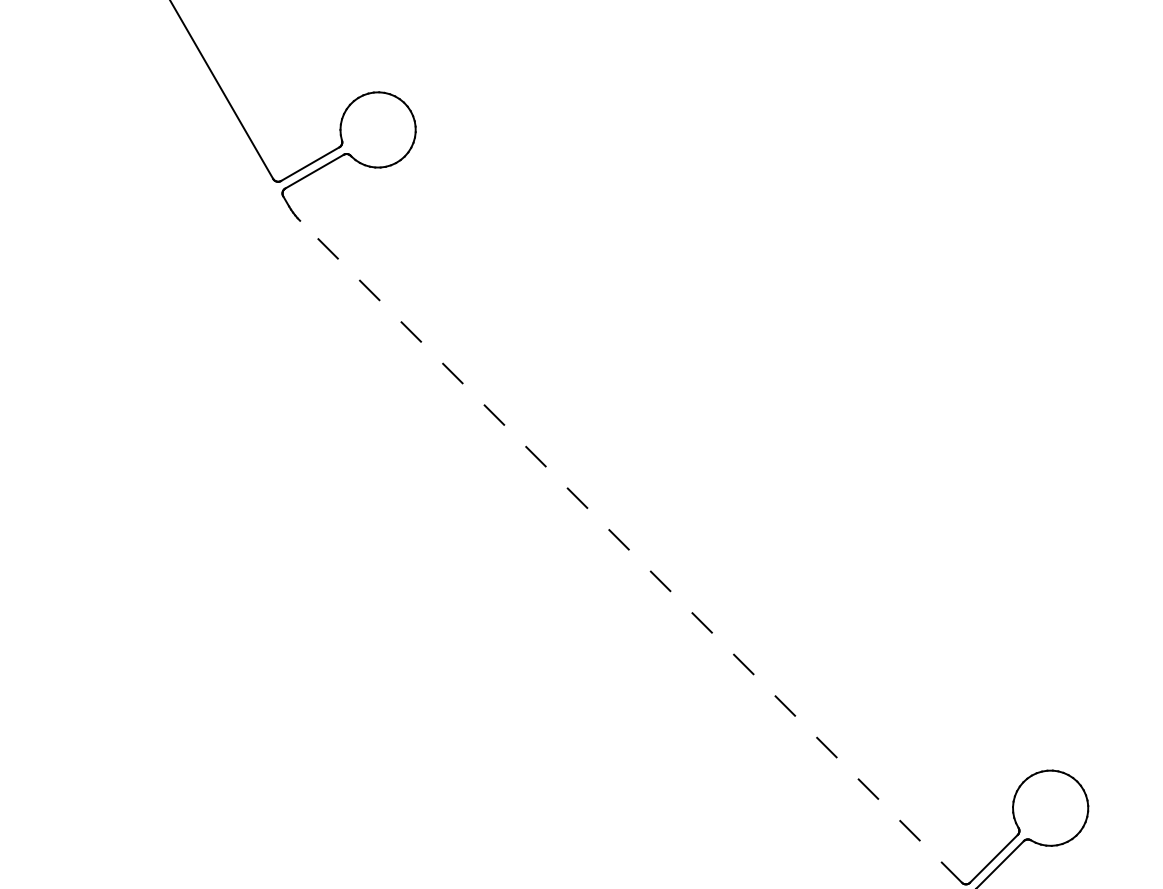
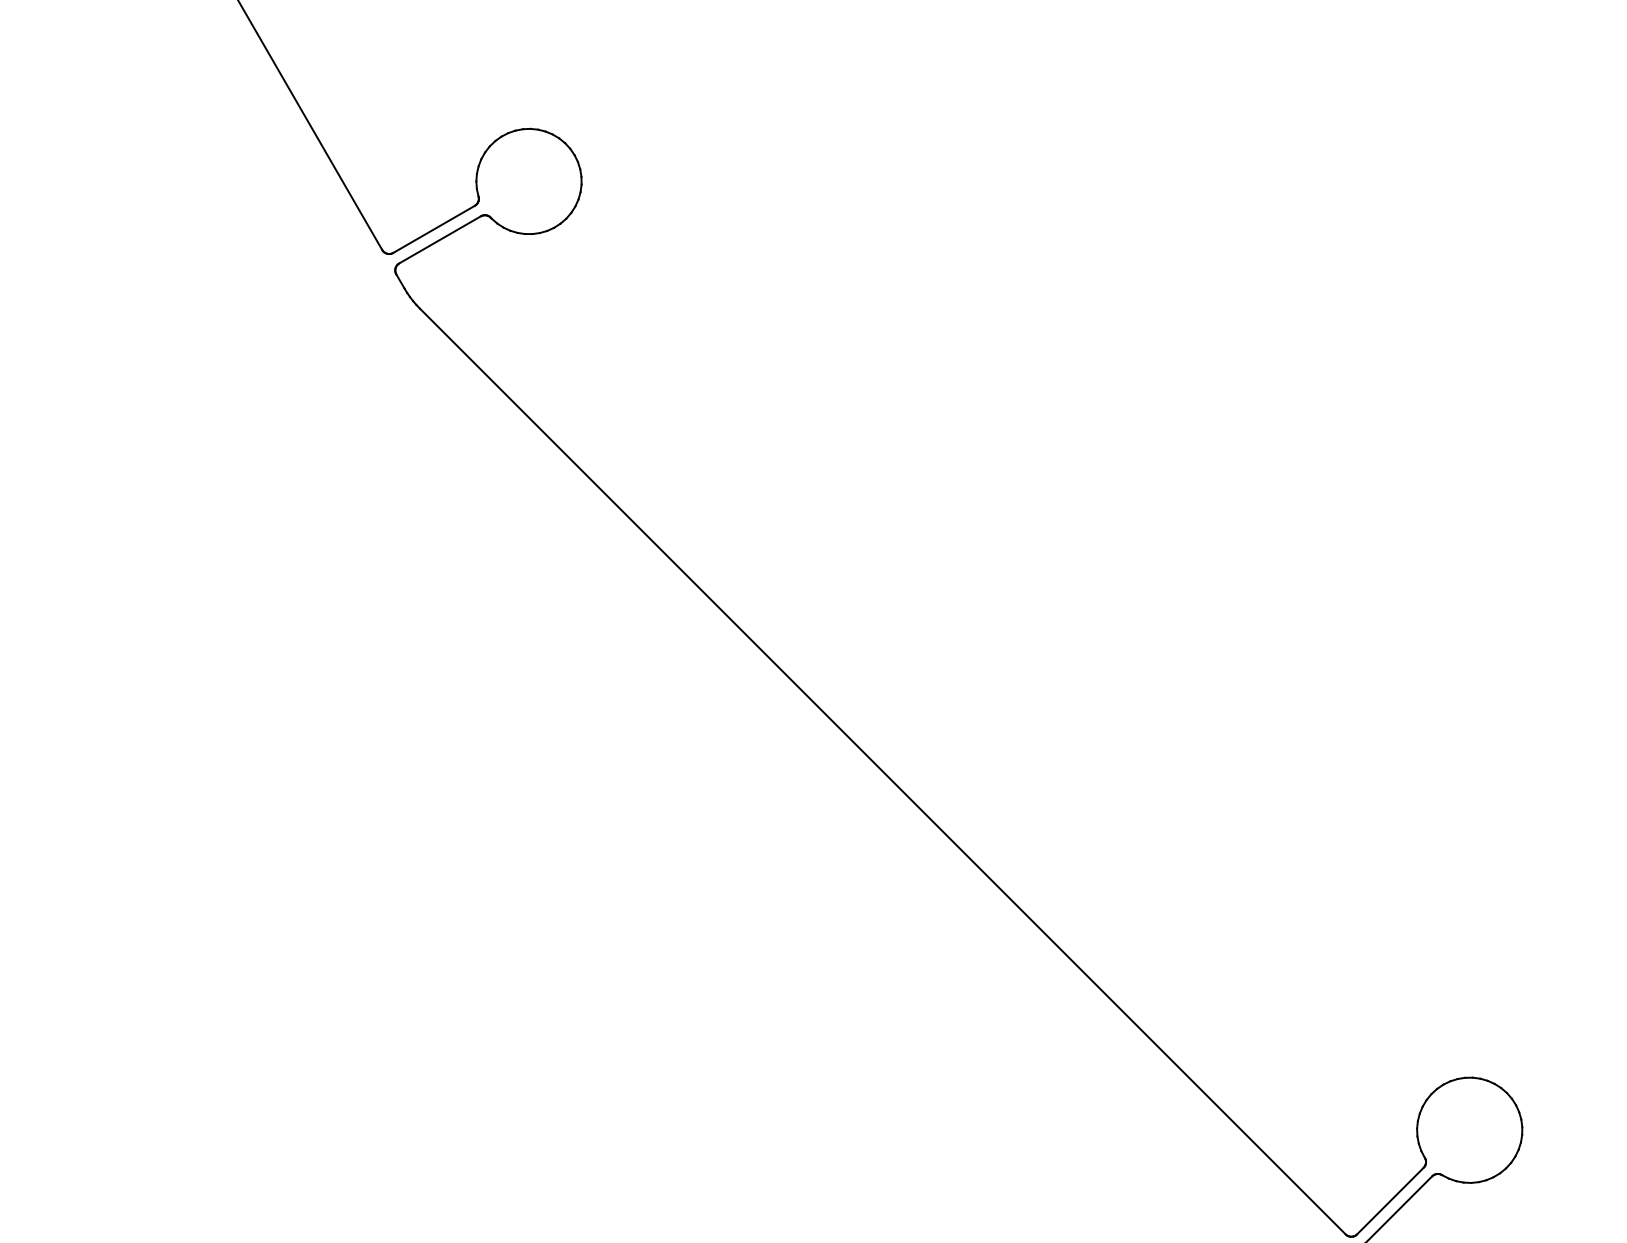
line: (630, 551) -> (882, 771), dashed -> solid

